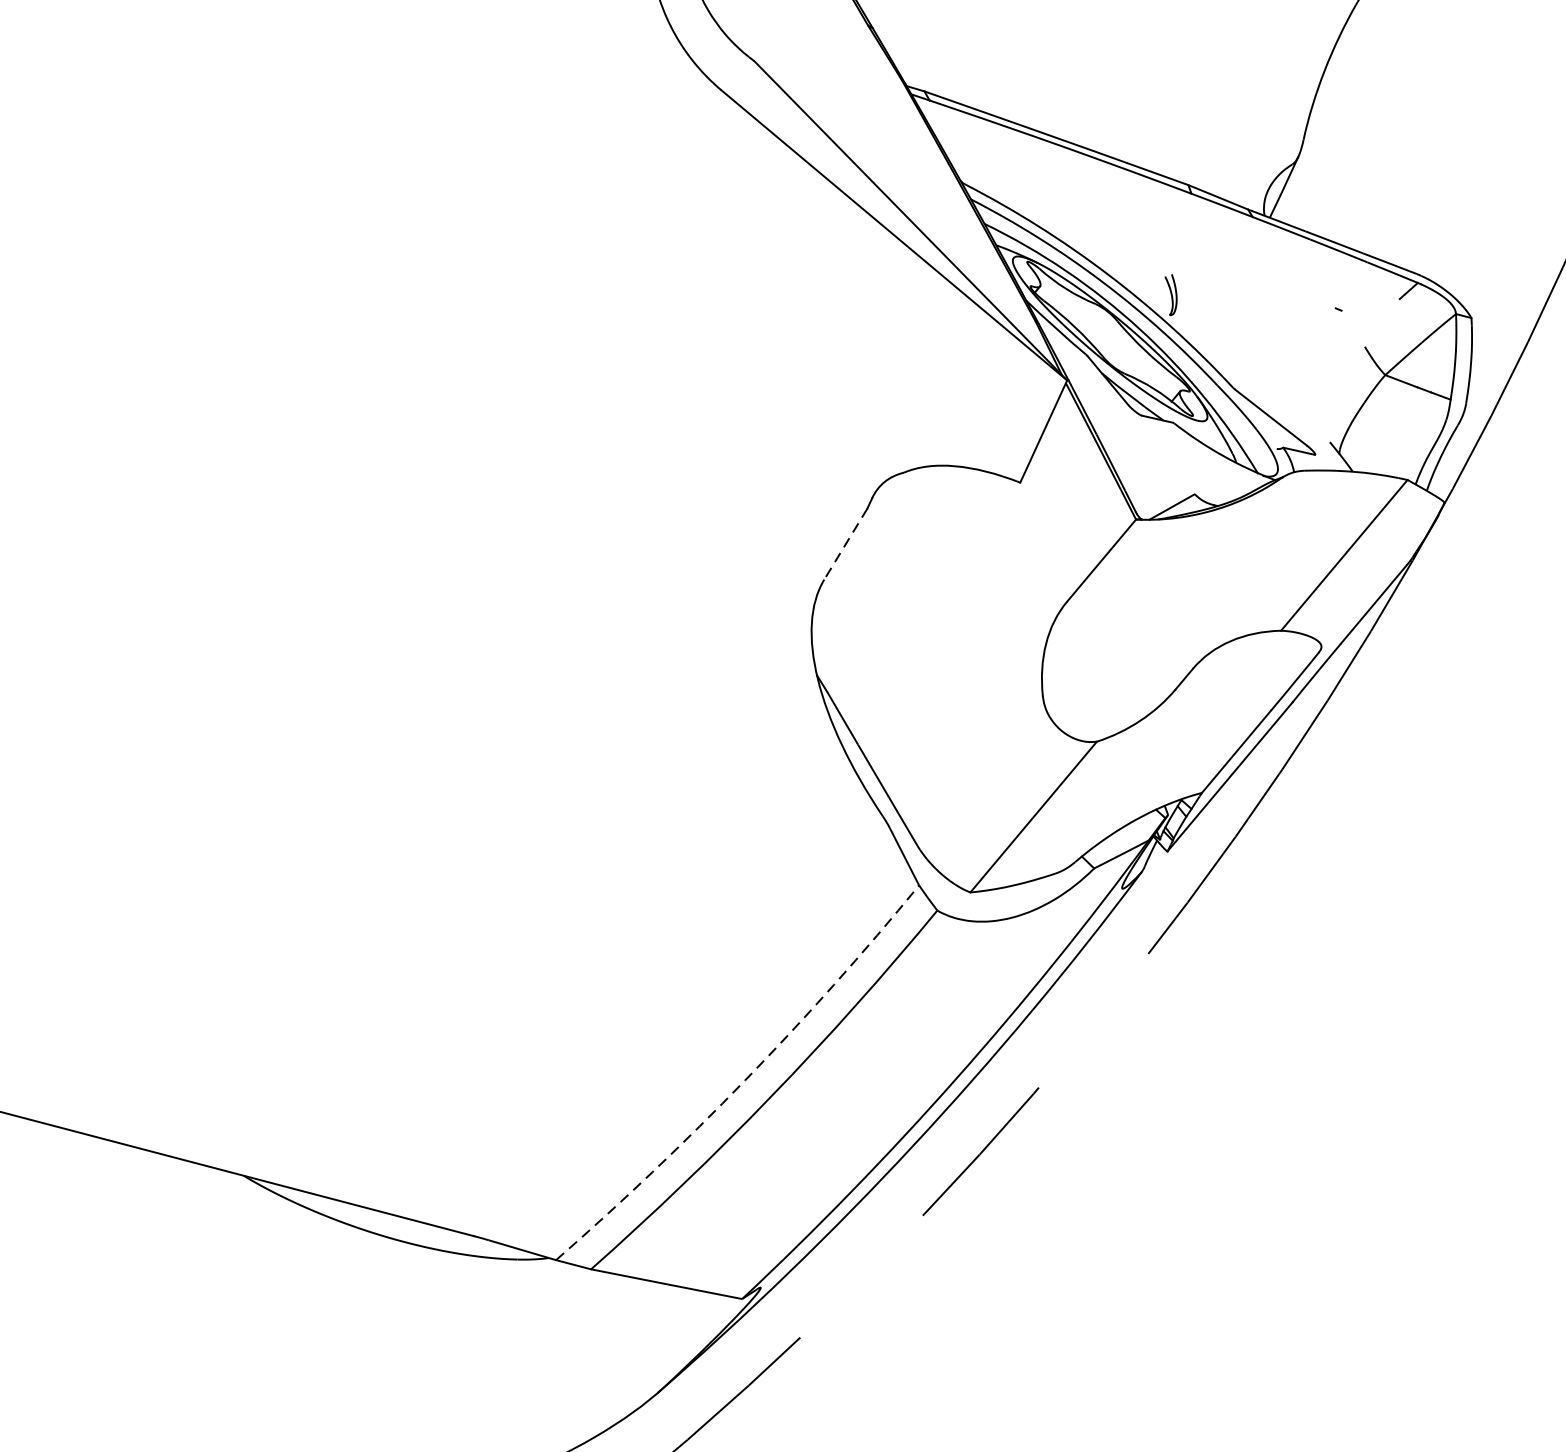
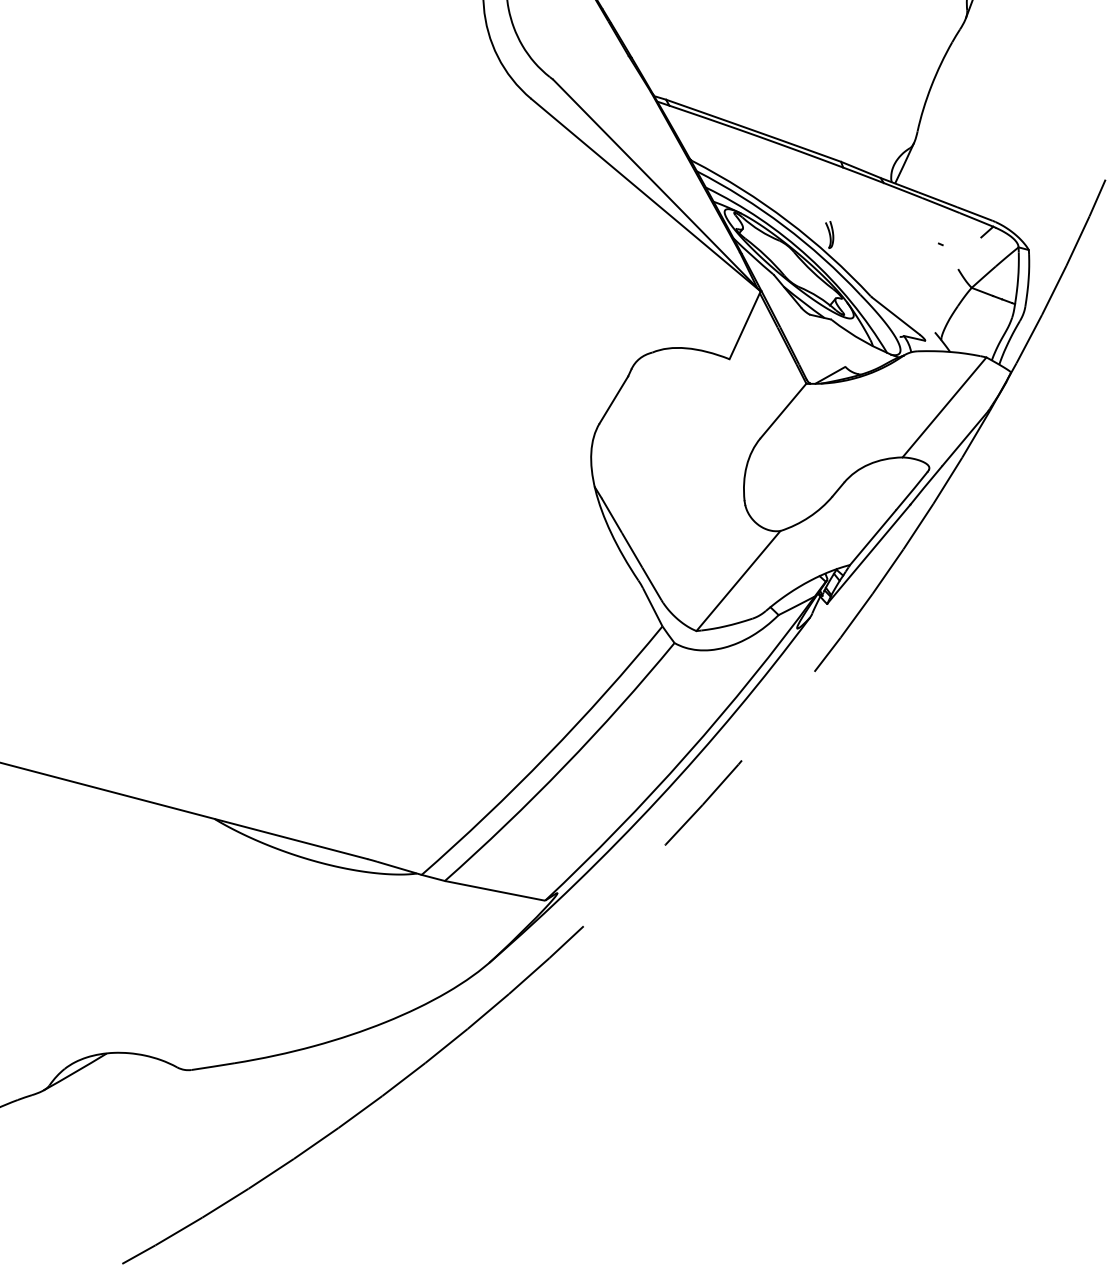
line: (845, 543) -> (613, 399), dashed -> solid
arc: (745, 1080) -> (547, 755), dashed -> solid

